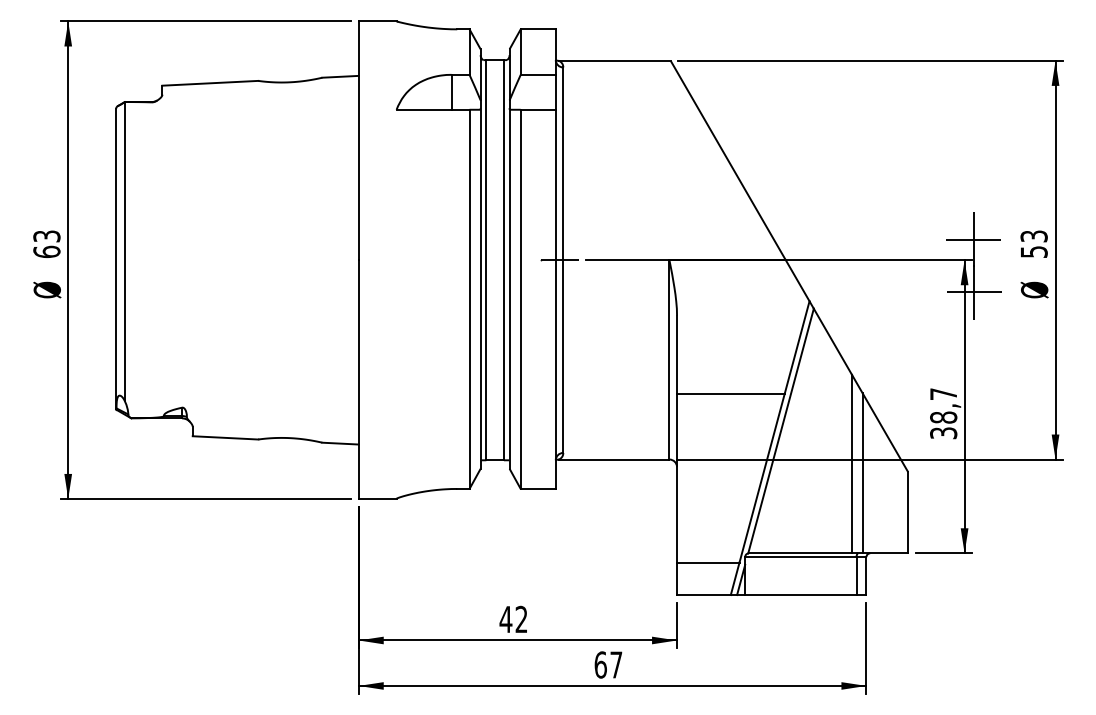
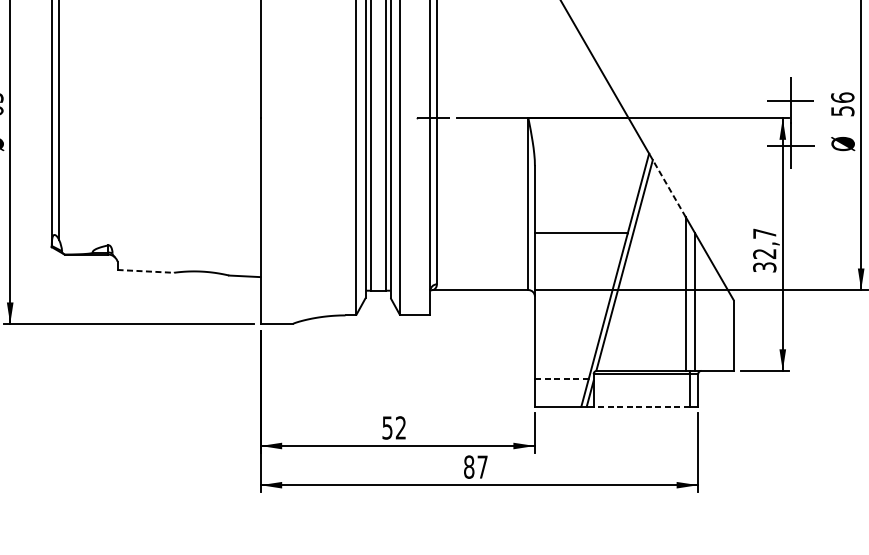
text: (1033, 236) -> (842, 97), 53 -> 56
line: (832, 341) -> (668, 188), solid -> dashed
text: (943, 417) -> (764, 253), 38,7 -> 32,7
line: (225, 437) -> (145, 271), solid -> dashed
line: (707, 562) -> (561, 378), solid -> dashed
line: (800, 595) -> (641, 407), solid -> dashed
text: (505, 619) -> (387, 427), 42 -> 52
text: (600, 664) -> (468, 466), 67 -> 87

